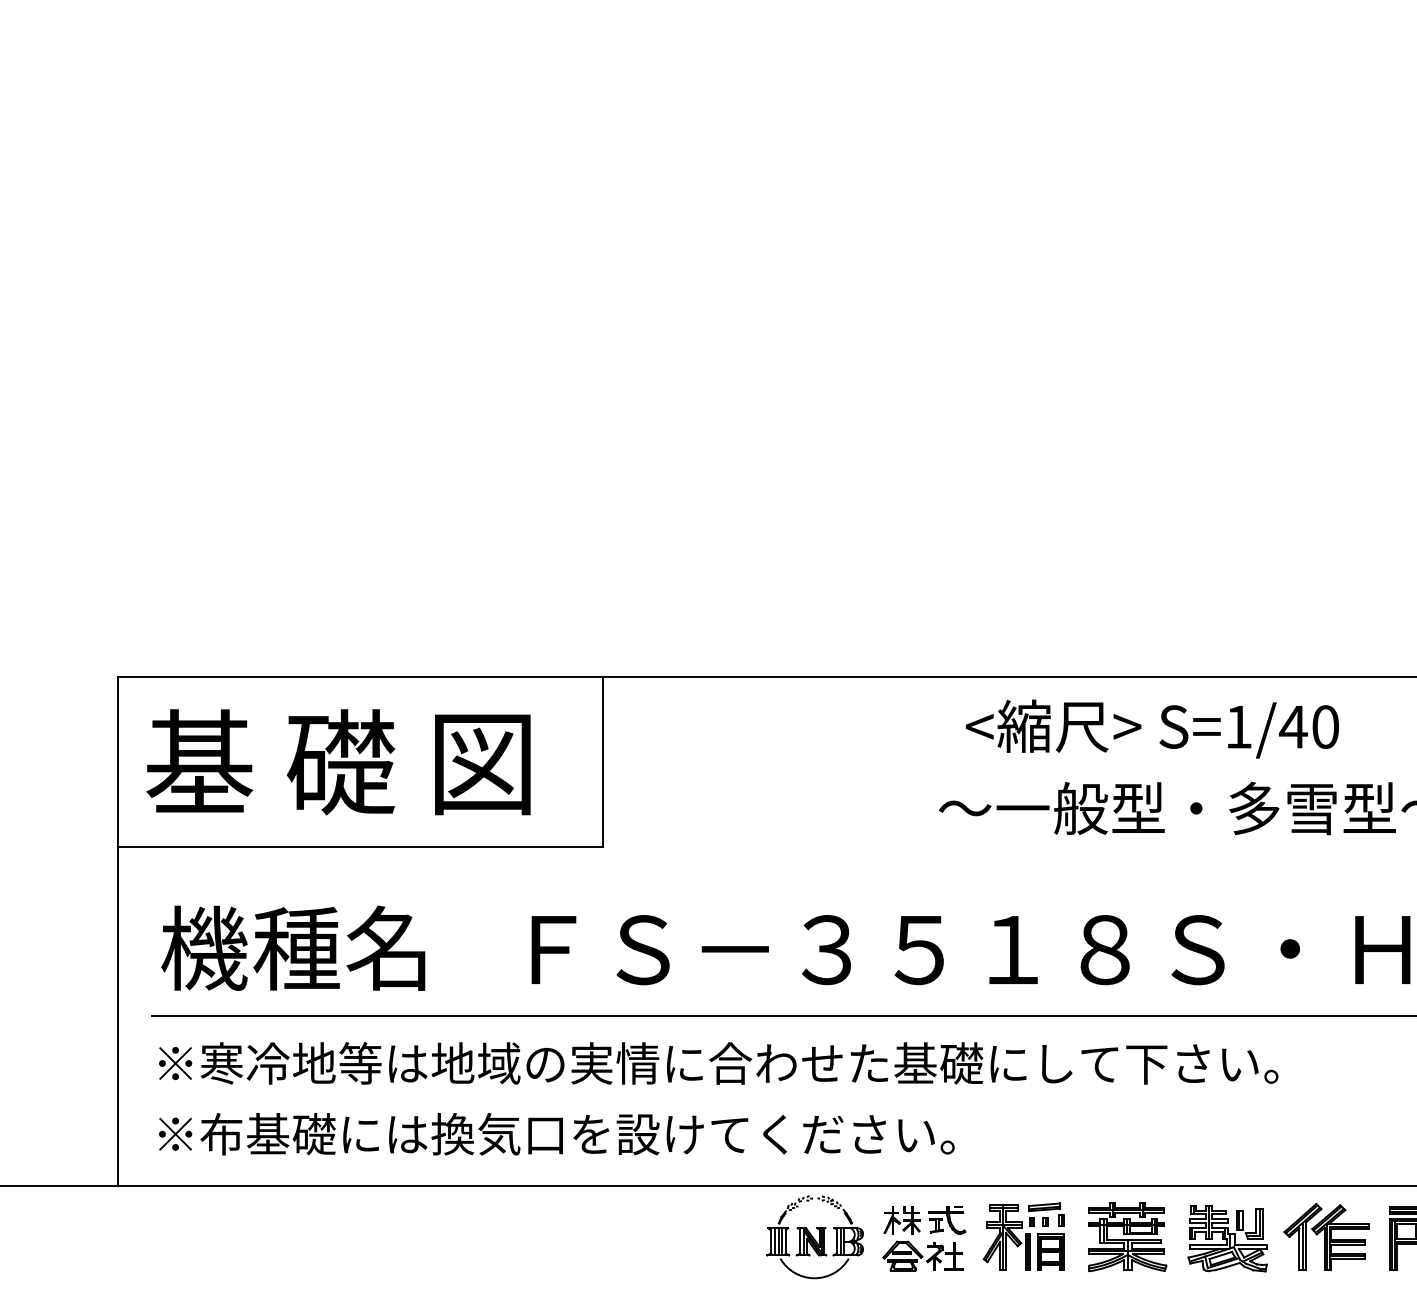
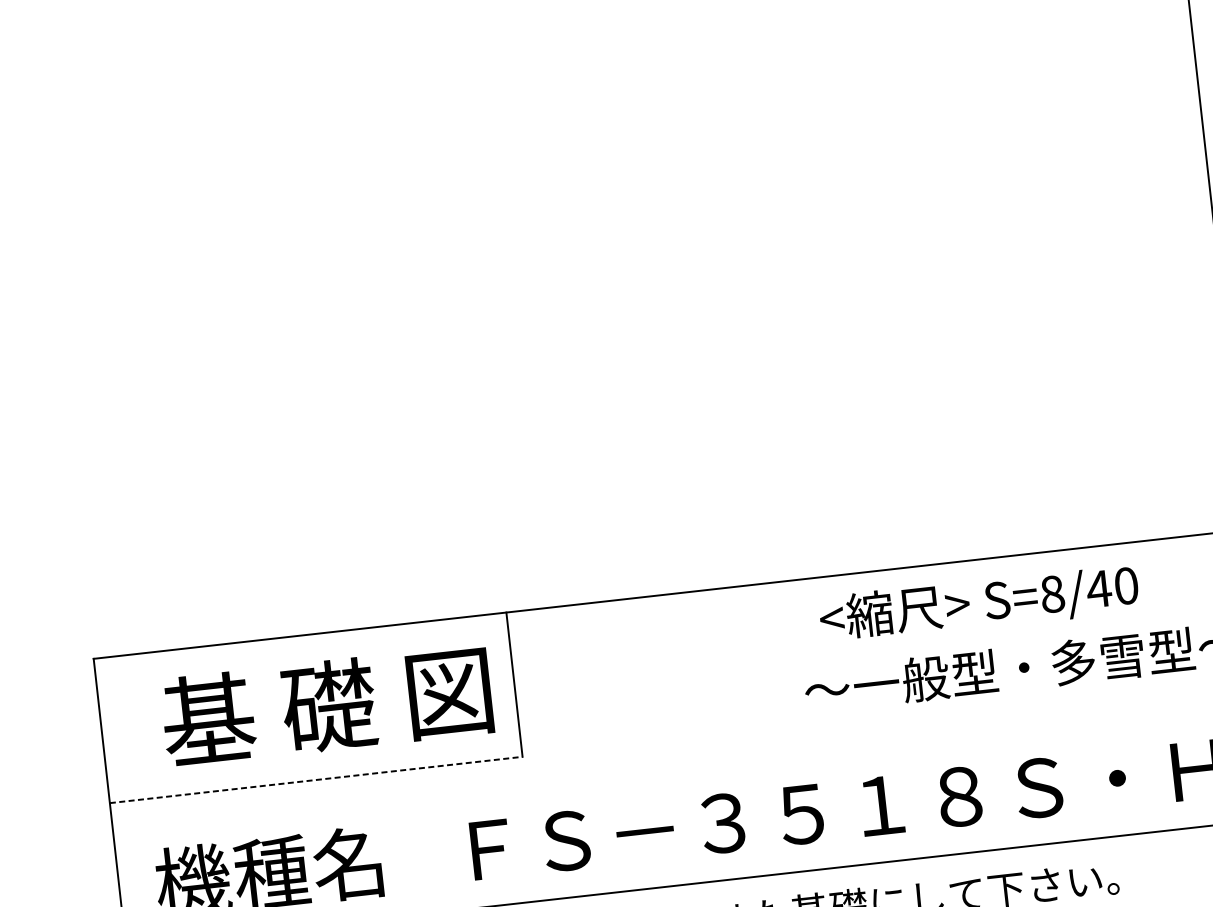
text: (1238, 726) -> (1052, 593), S=1/40 -> S=8/40
text: (338, 762) -> (326, 706), moved
line: (361, 846) -> (317, 779), solid -> dashed

